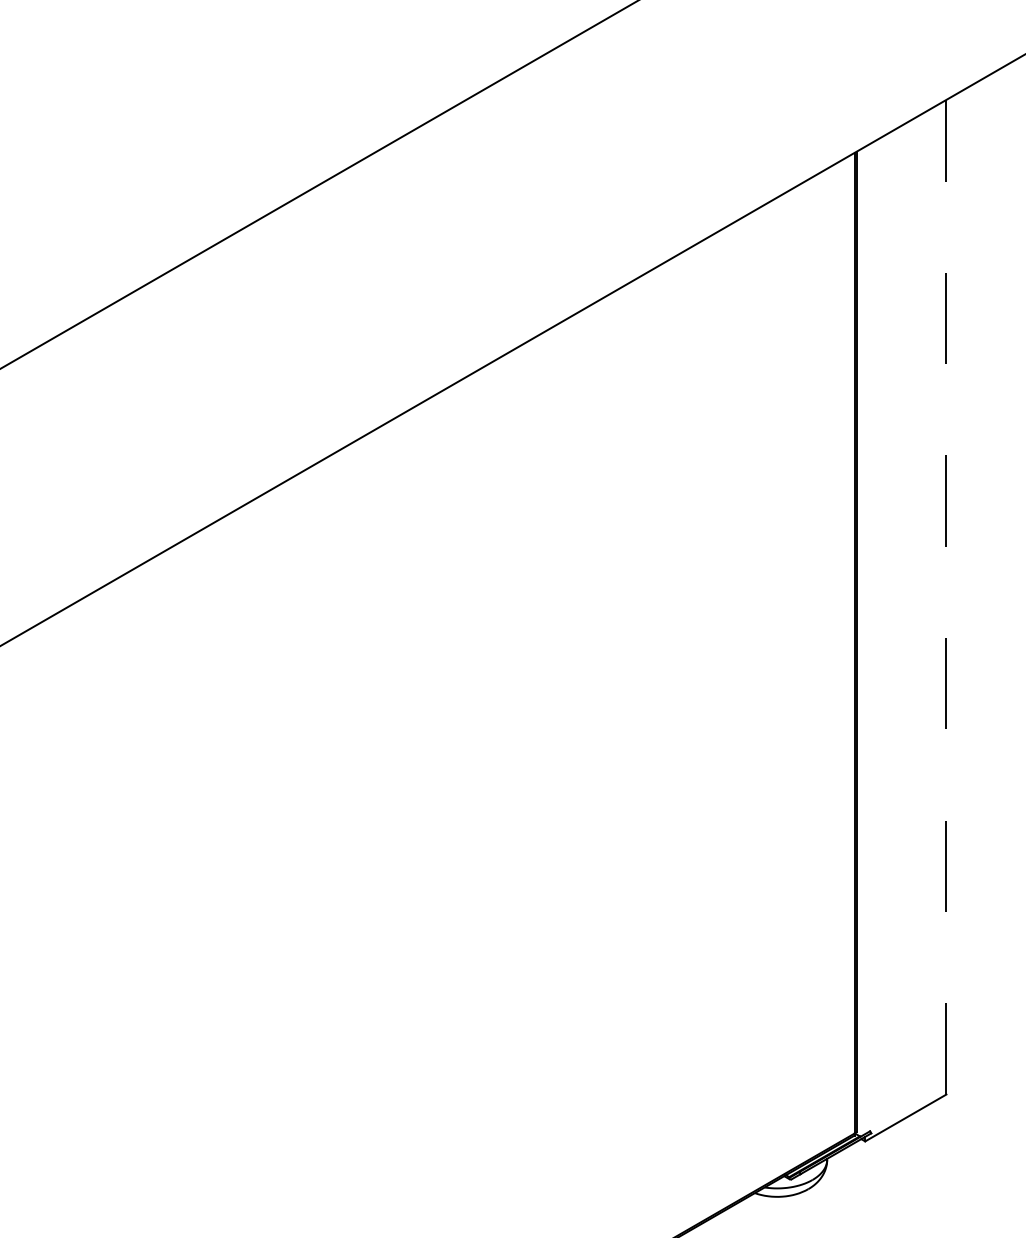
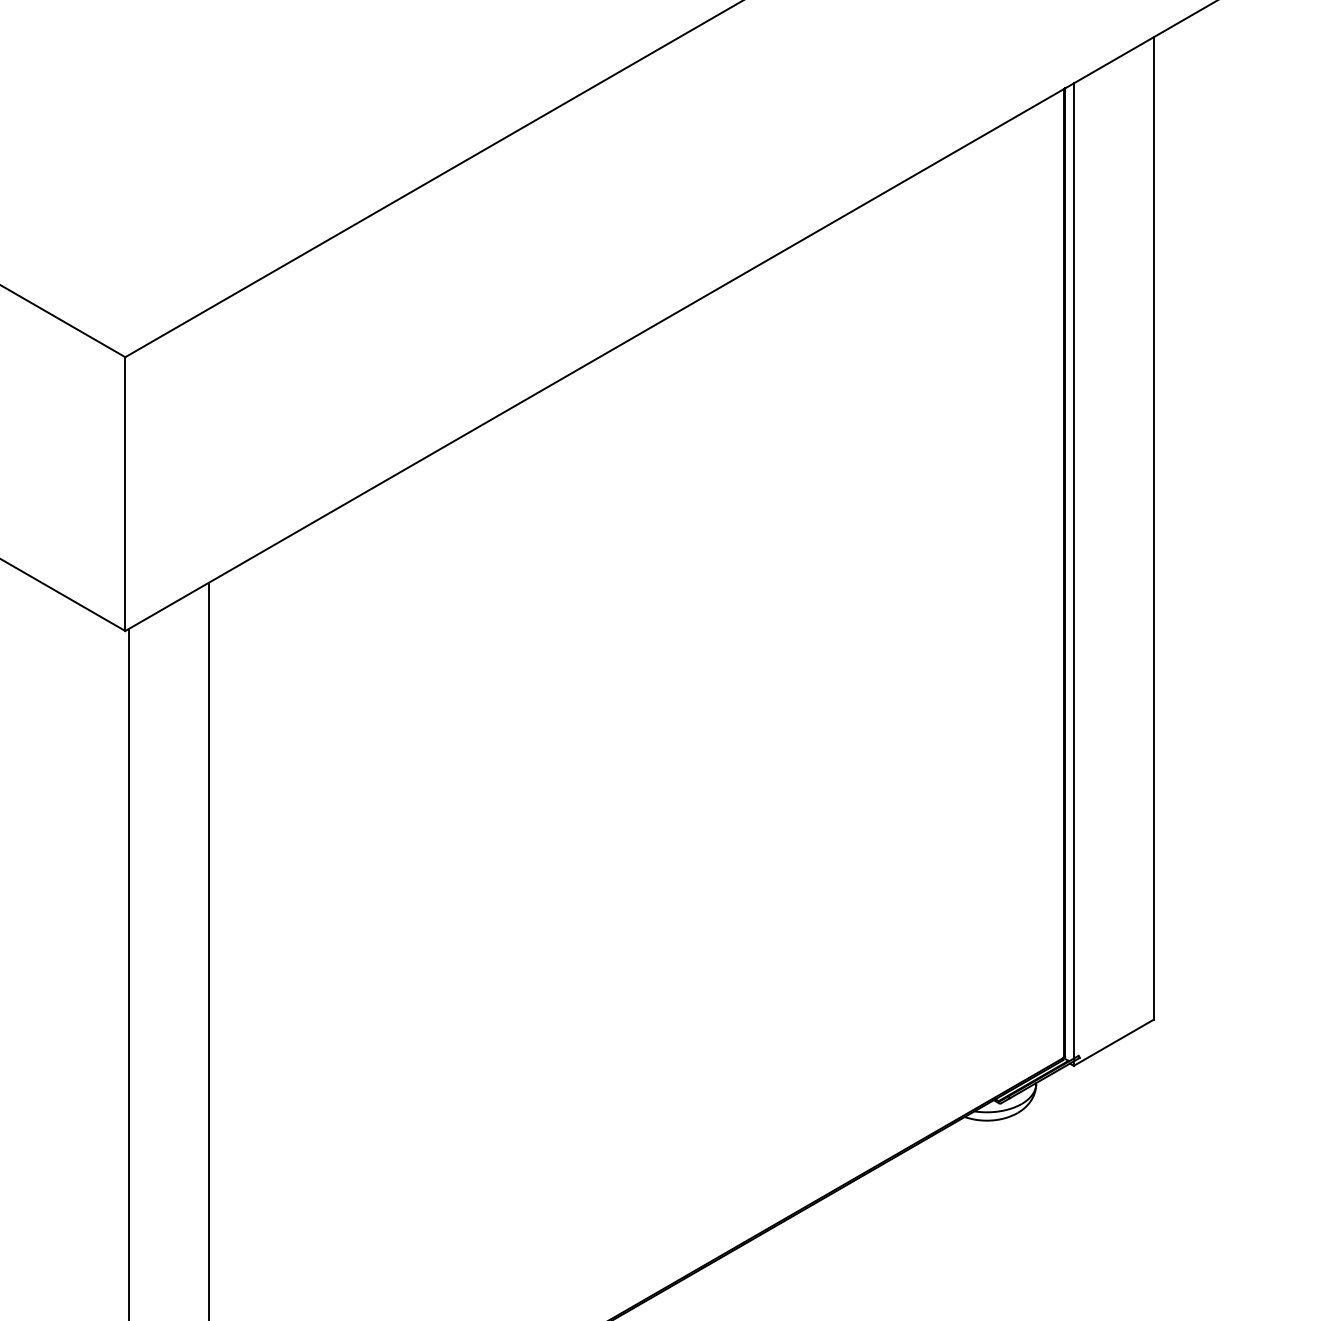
line: (946, 596) -> (1154, 527), dashed -> solid
line: (864, 639) -> (1073, 570), added

